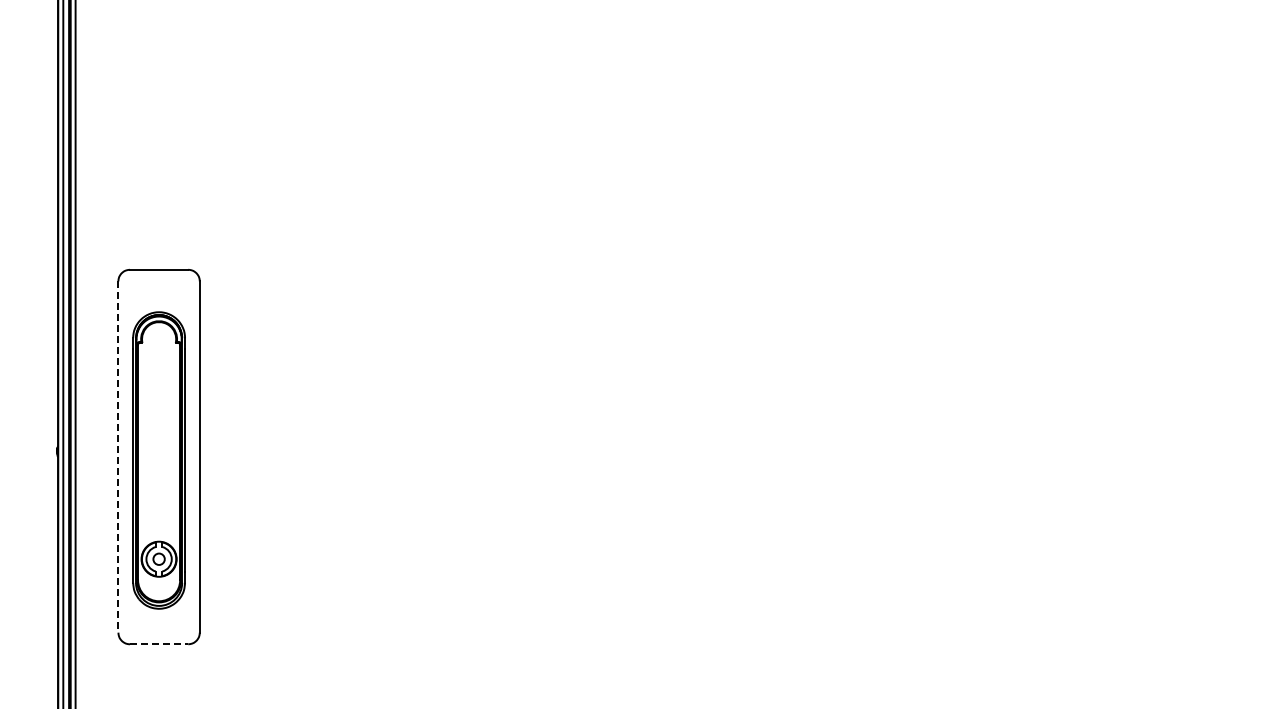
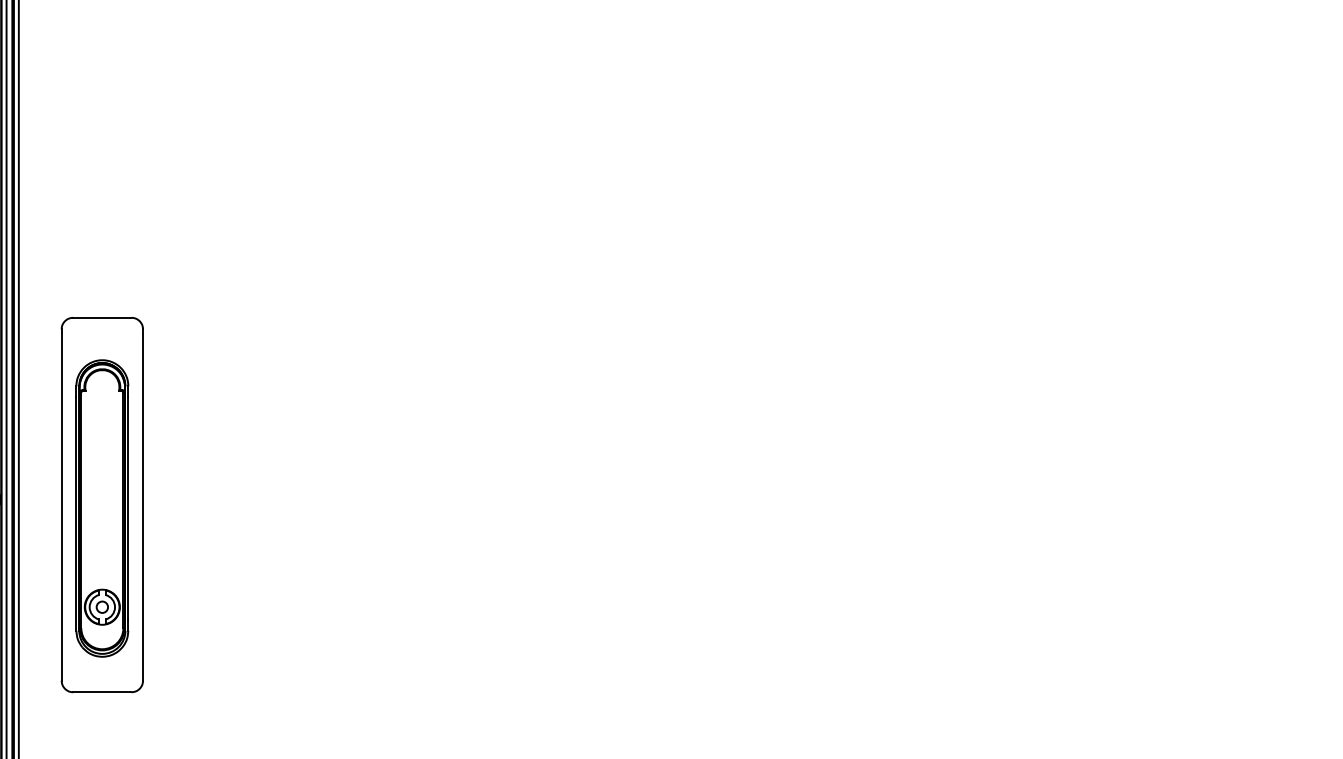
line: (118, 457) -> (61, 505), dashed -> solid
line: (159, 644) -> (102, 692), dashed -> solid

